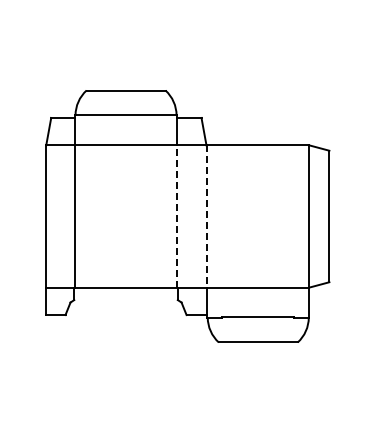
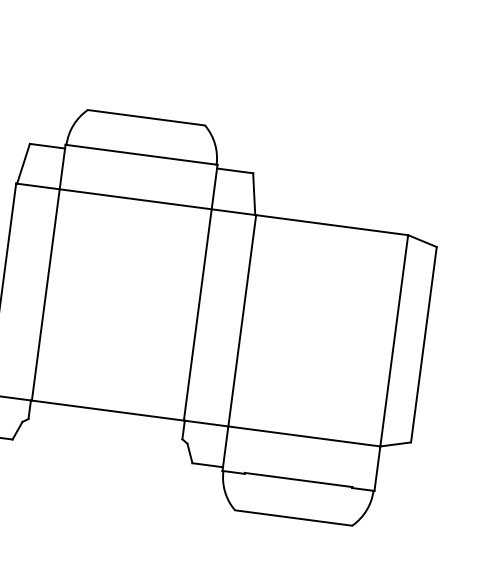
line: (177, 216) -> (198, 315), dashed -> solid
line: (207, 216) -> (242, 320), dashed -> solid

